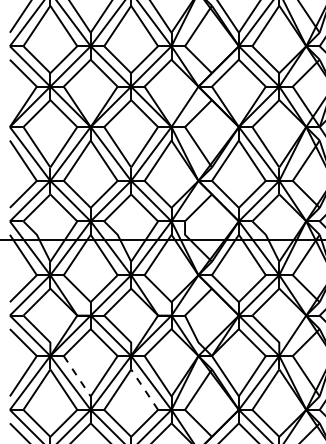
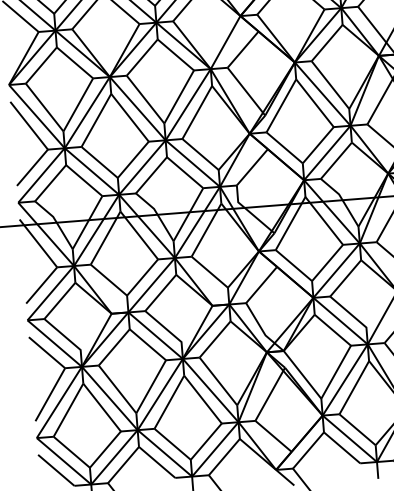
line: (77, 376) -> (117, 389), dashed -> solid
line: (144, 389) -> (202, 399), dashed -> solid

